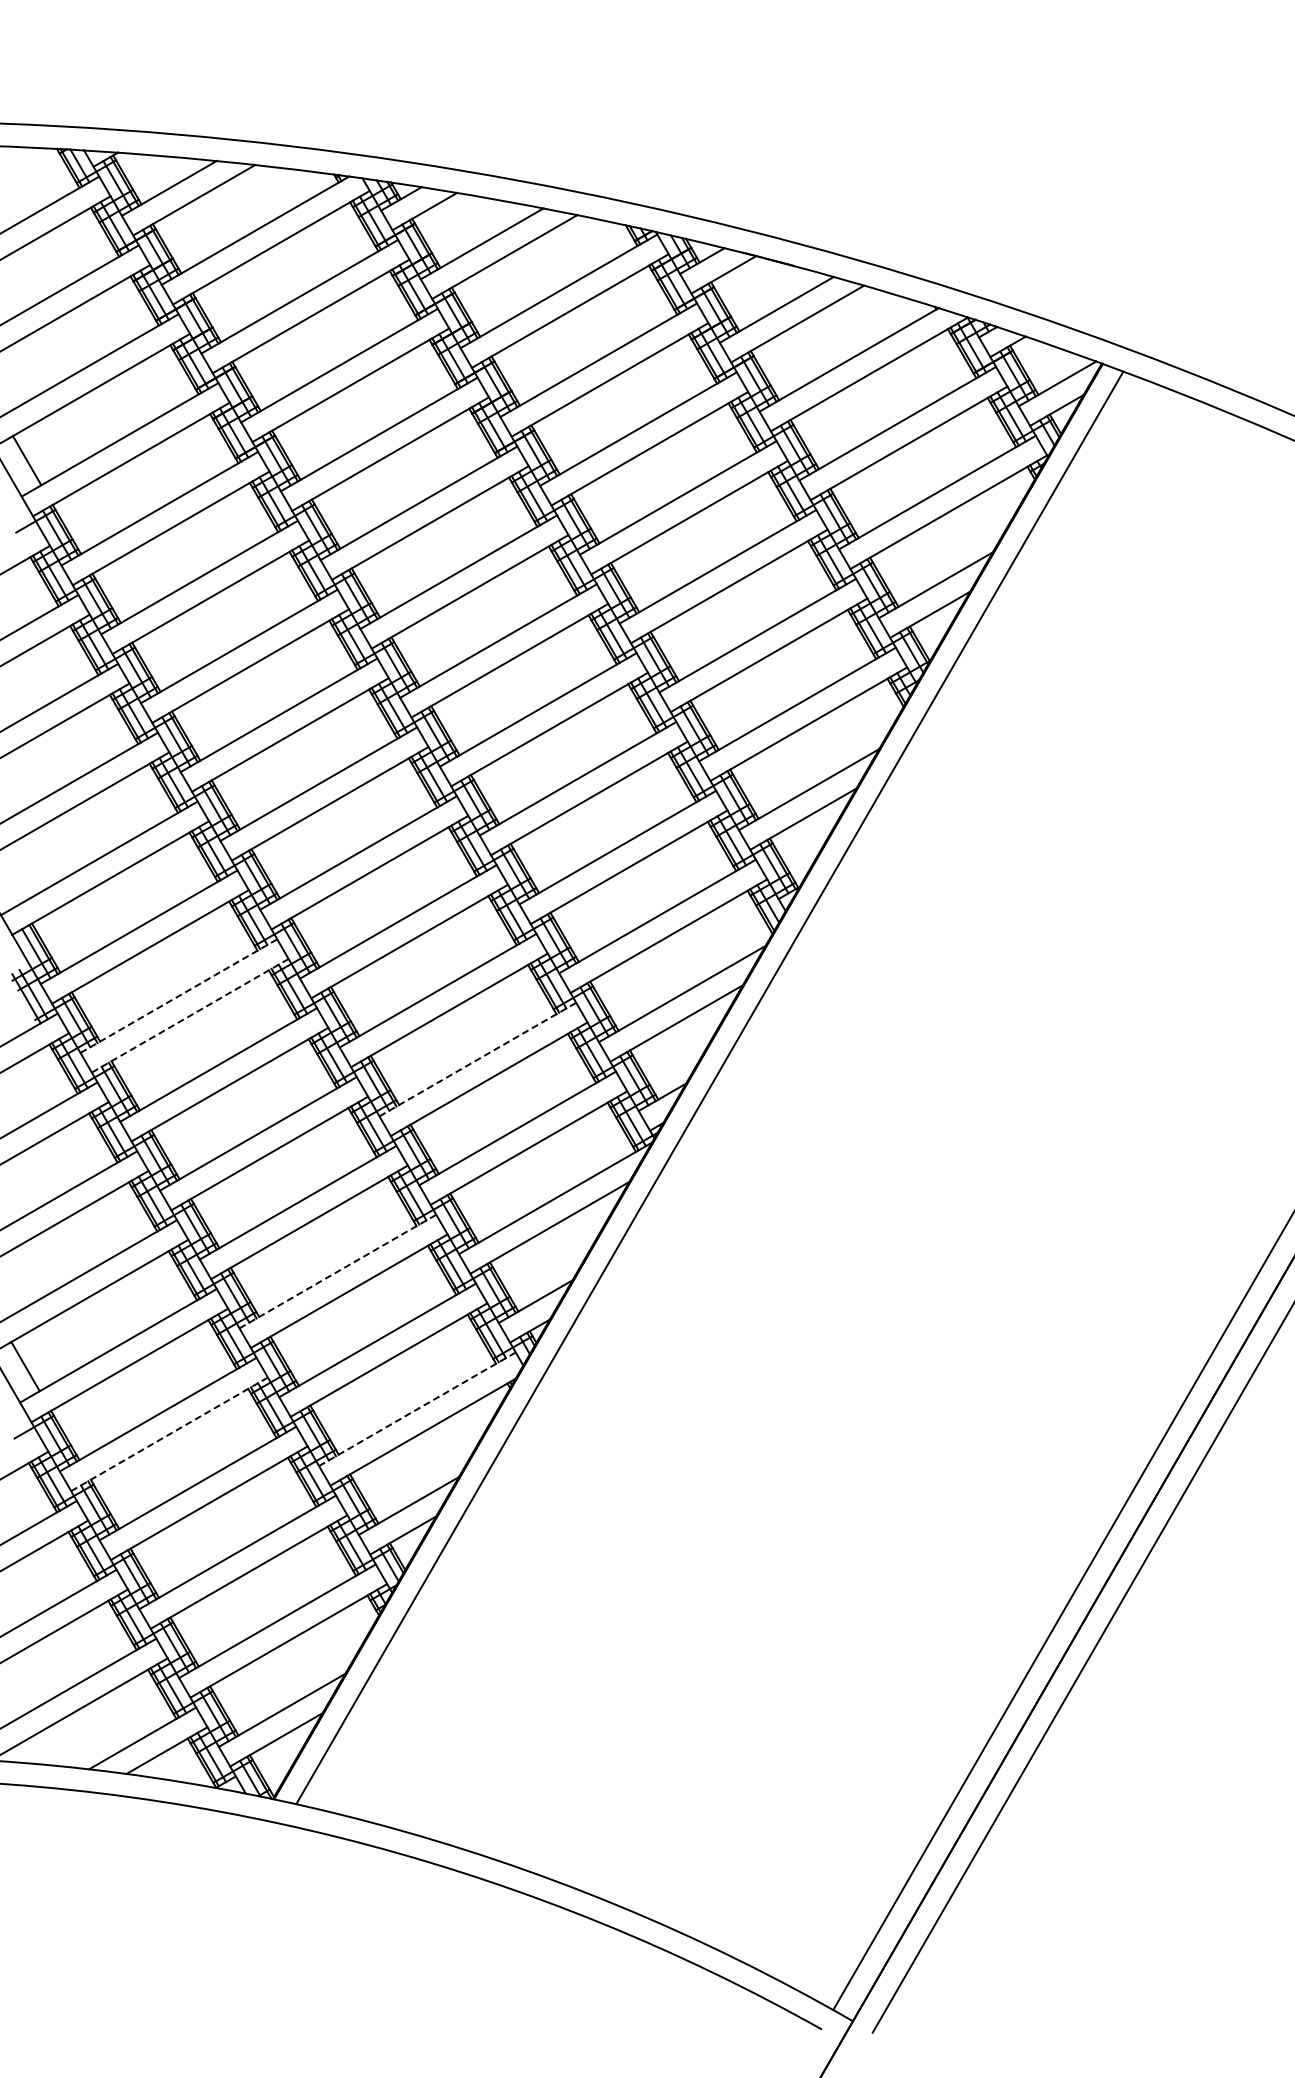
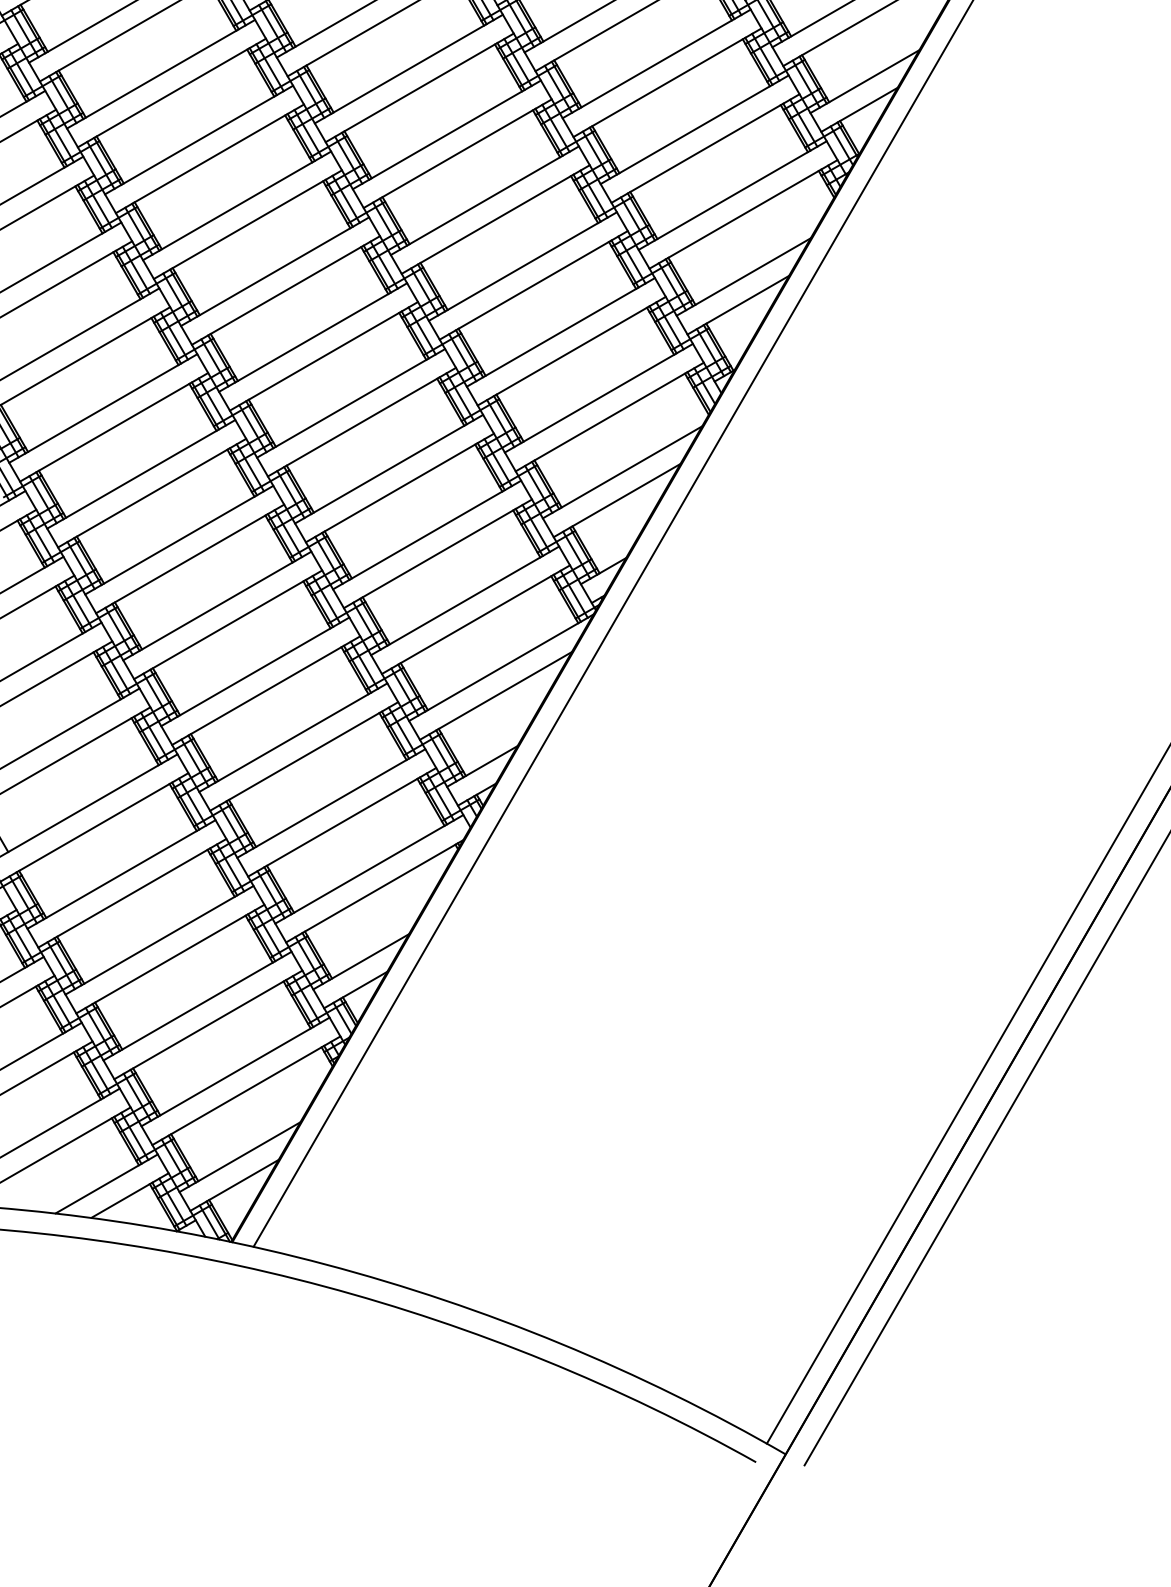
line: (178, 996) -> (140, 474), dashed -> solid
line: (190, 1015) -> (152, 492), dashed -> solid
line: (477, 1059) -> (426, 534), dashed -> solid
line: (337, 1271) -> (292, 737), dashed -> solid
line: (417, 1409) -> (369, 869), dashed -> solid
line: (169, 1434) -> (132, 893), dashed -> solid

